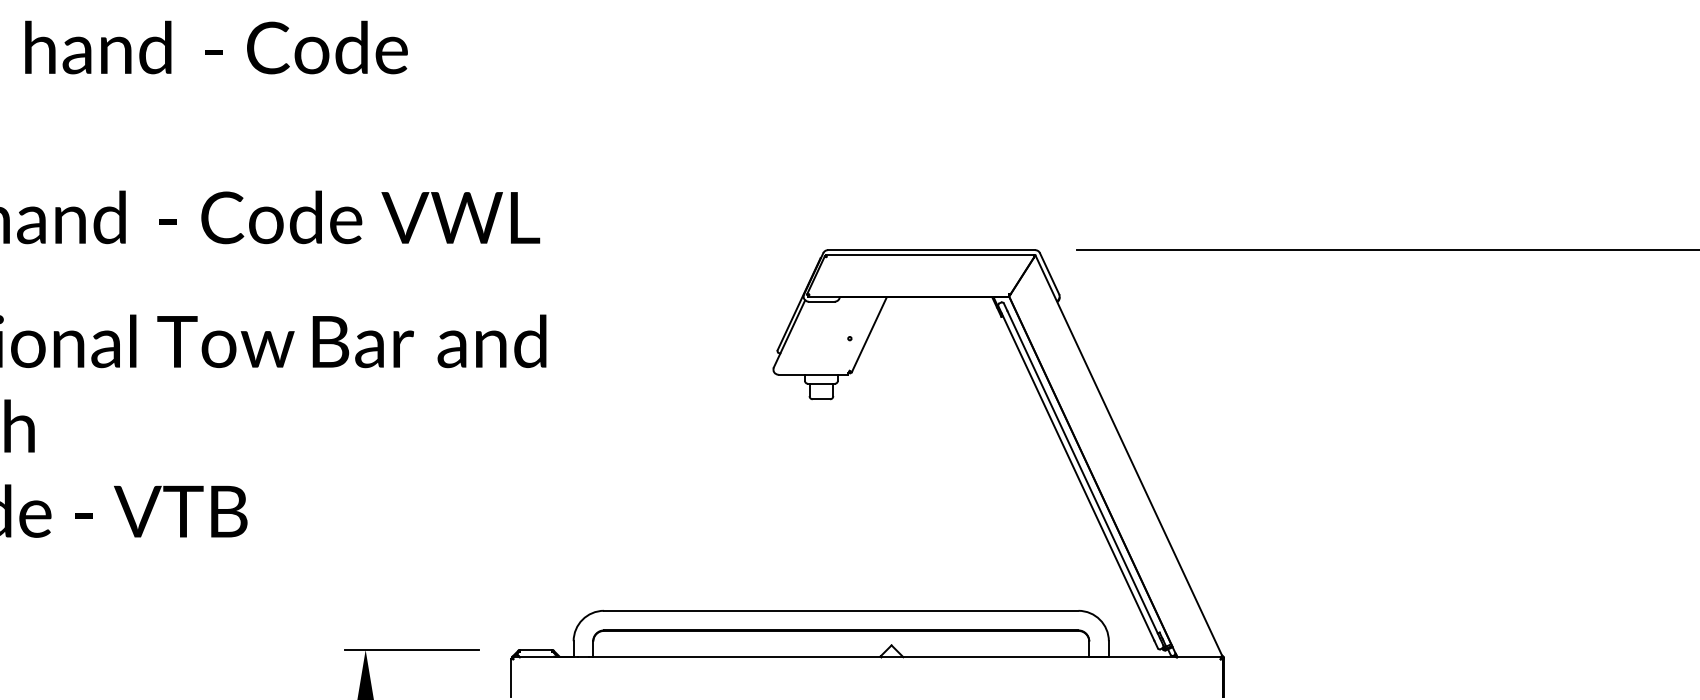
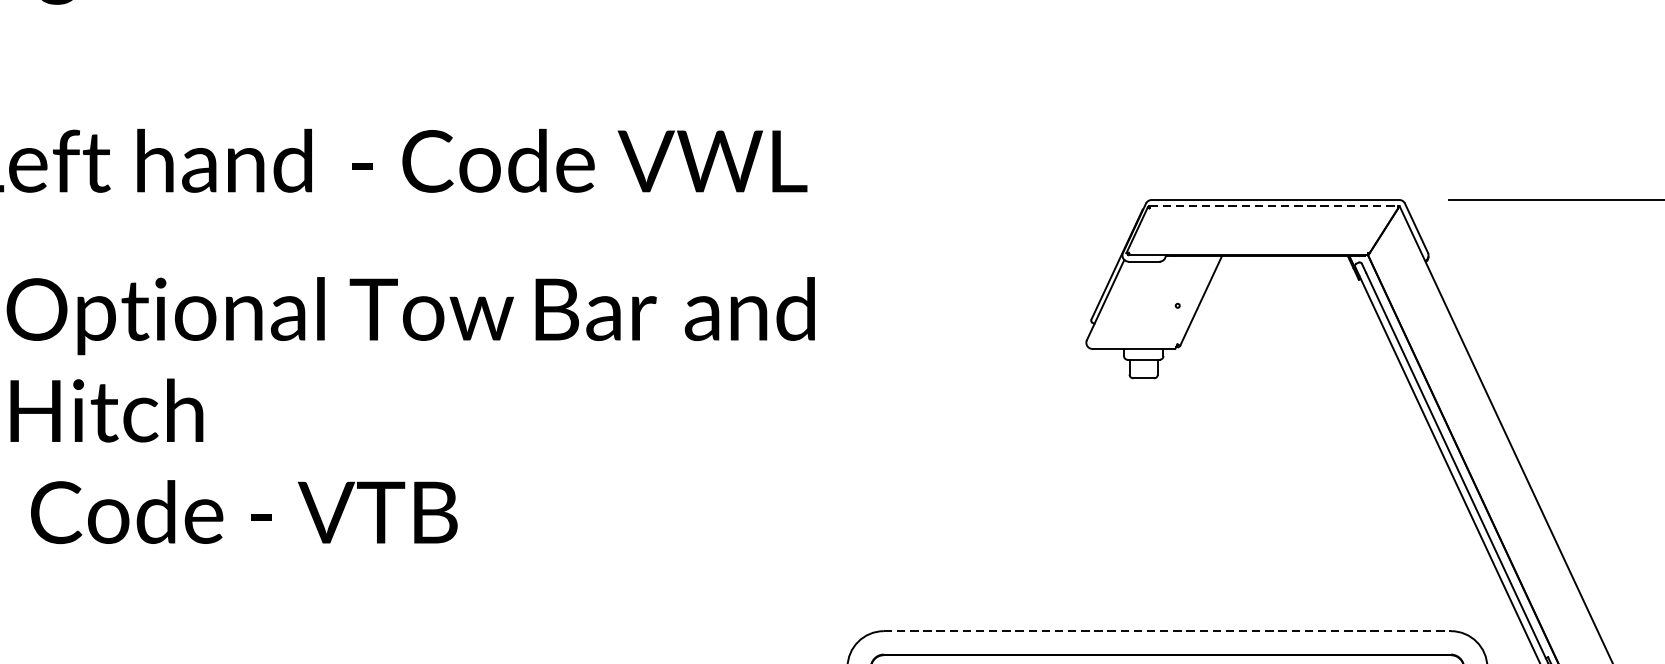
line: (930, 255) -> (1274, 206), solid -> dashed
line: (841, 610) -> (1167, 630), solid -> dashed

